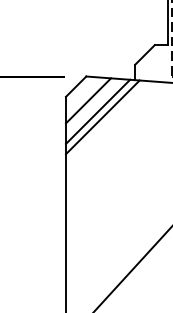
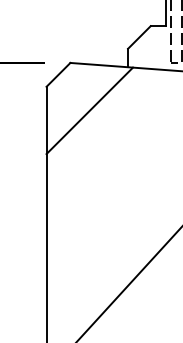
line: (88, 100) -> (72, 91), removed
line: (97, 111) -> (83, 103), removed

